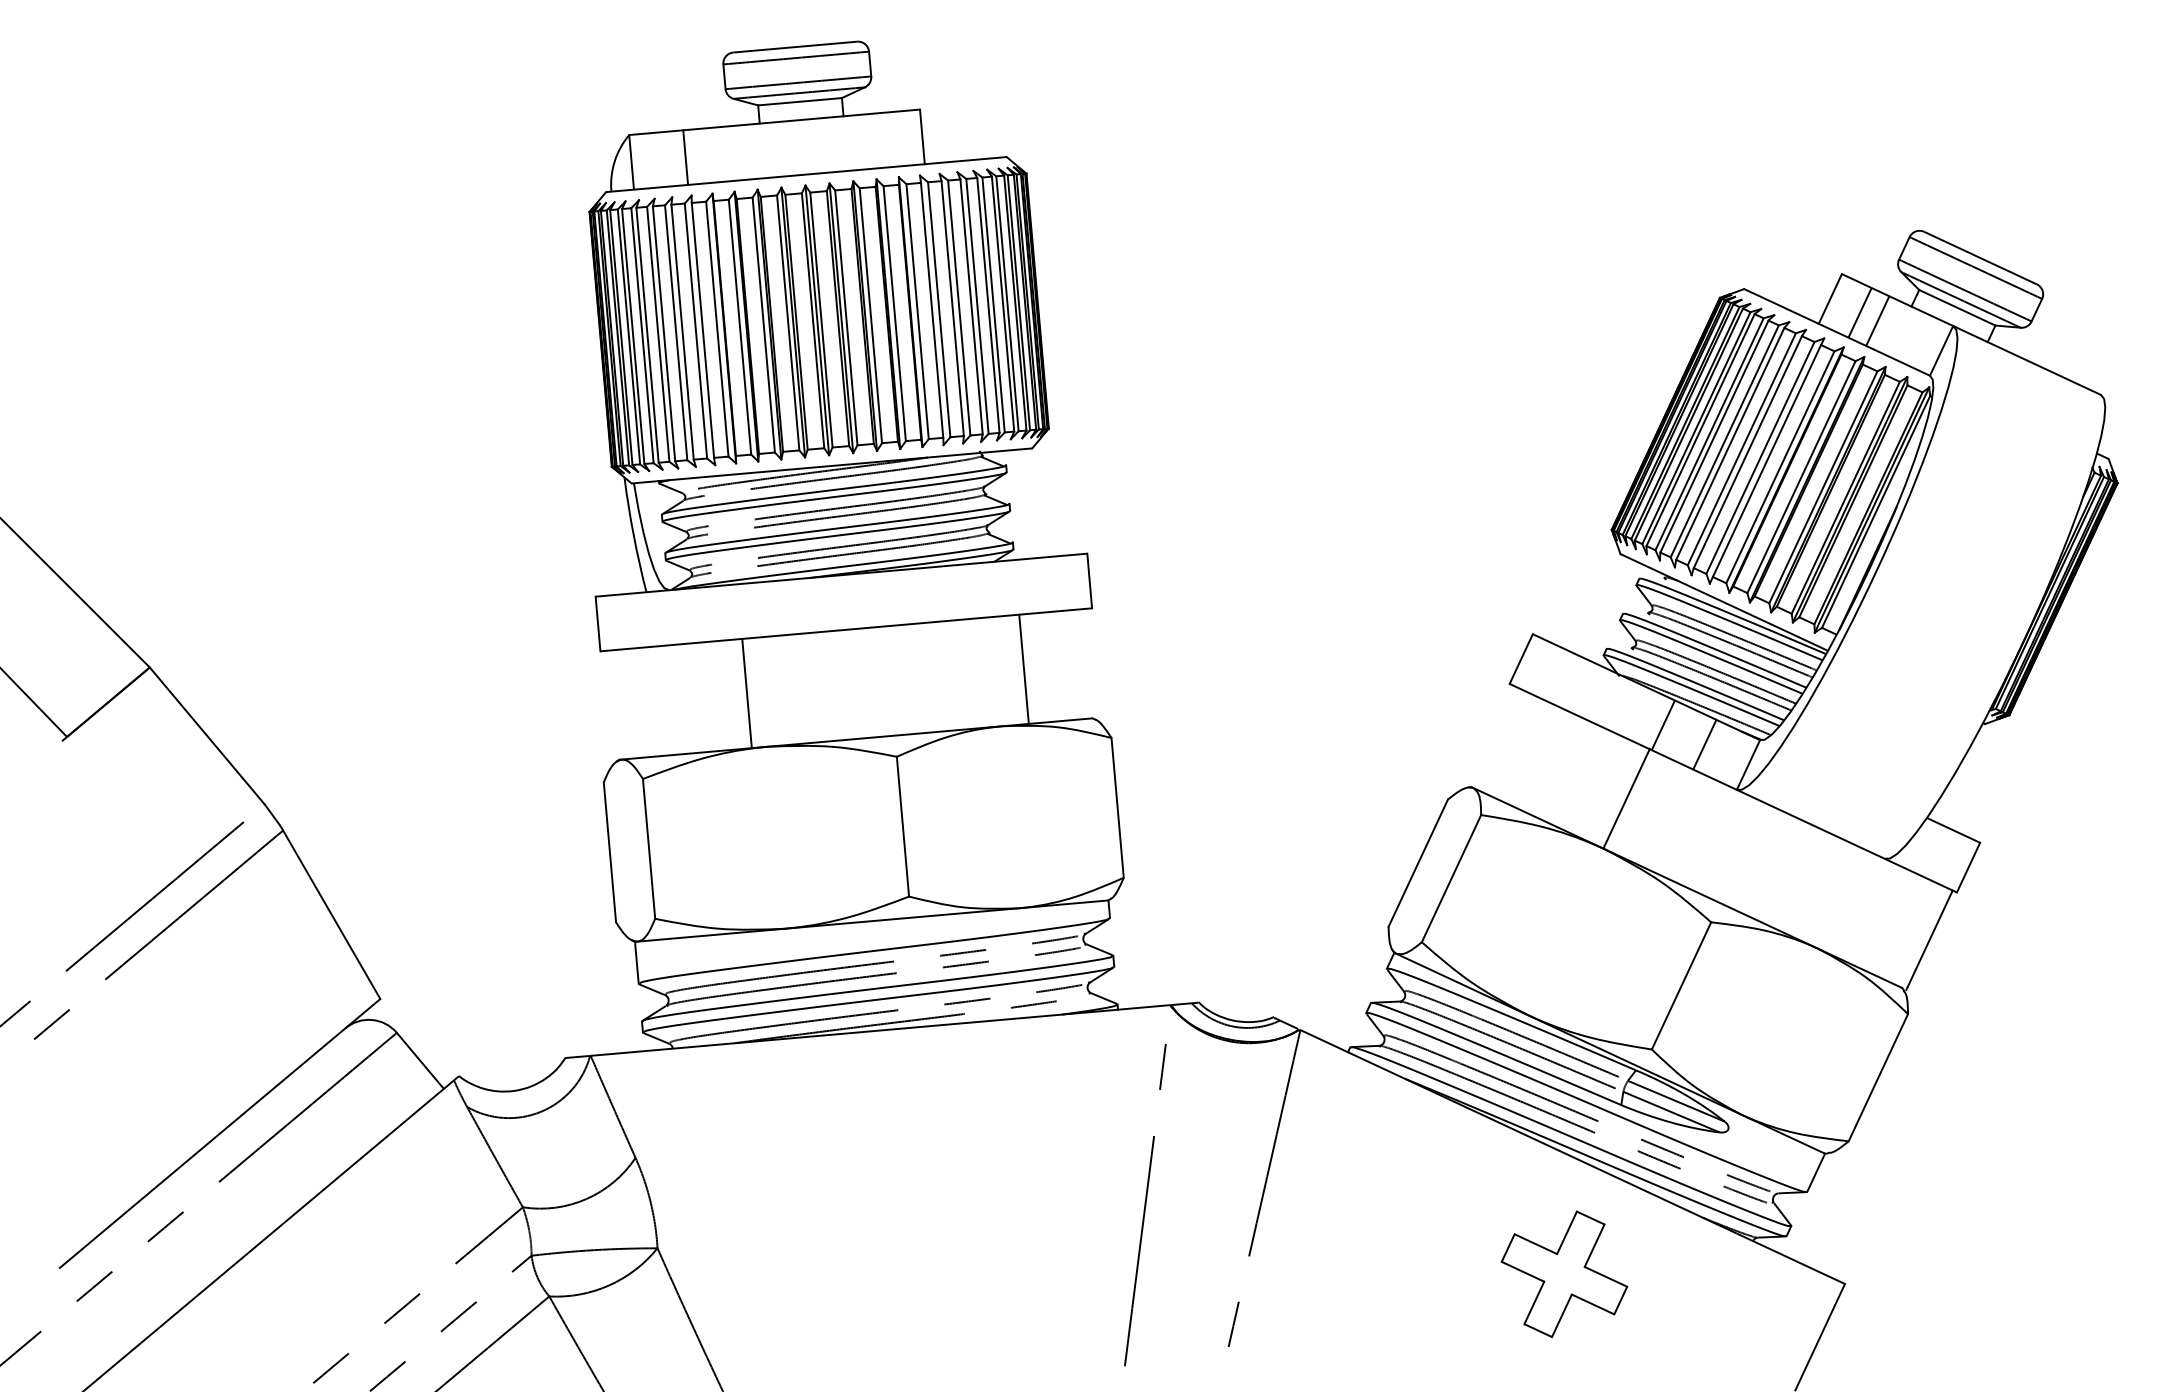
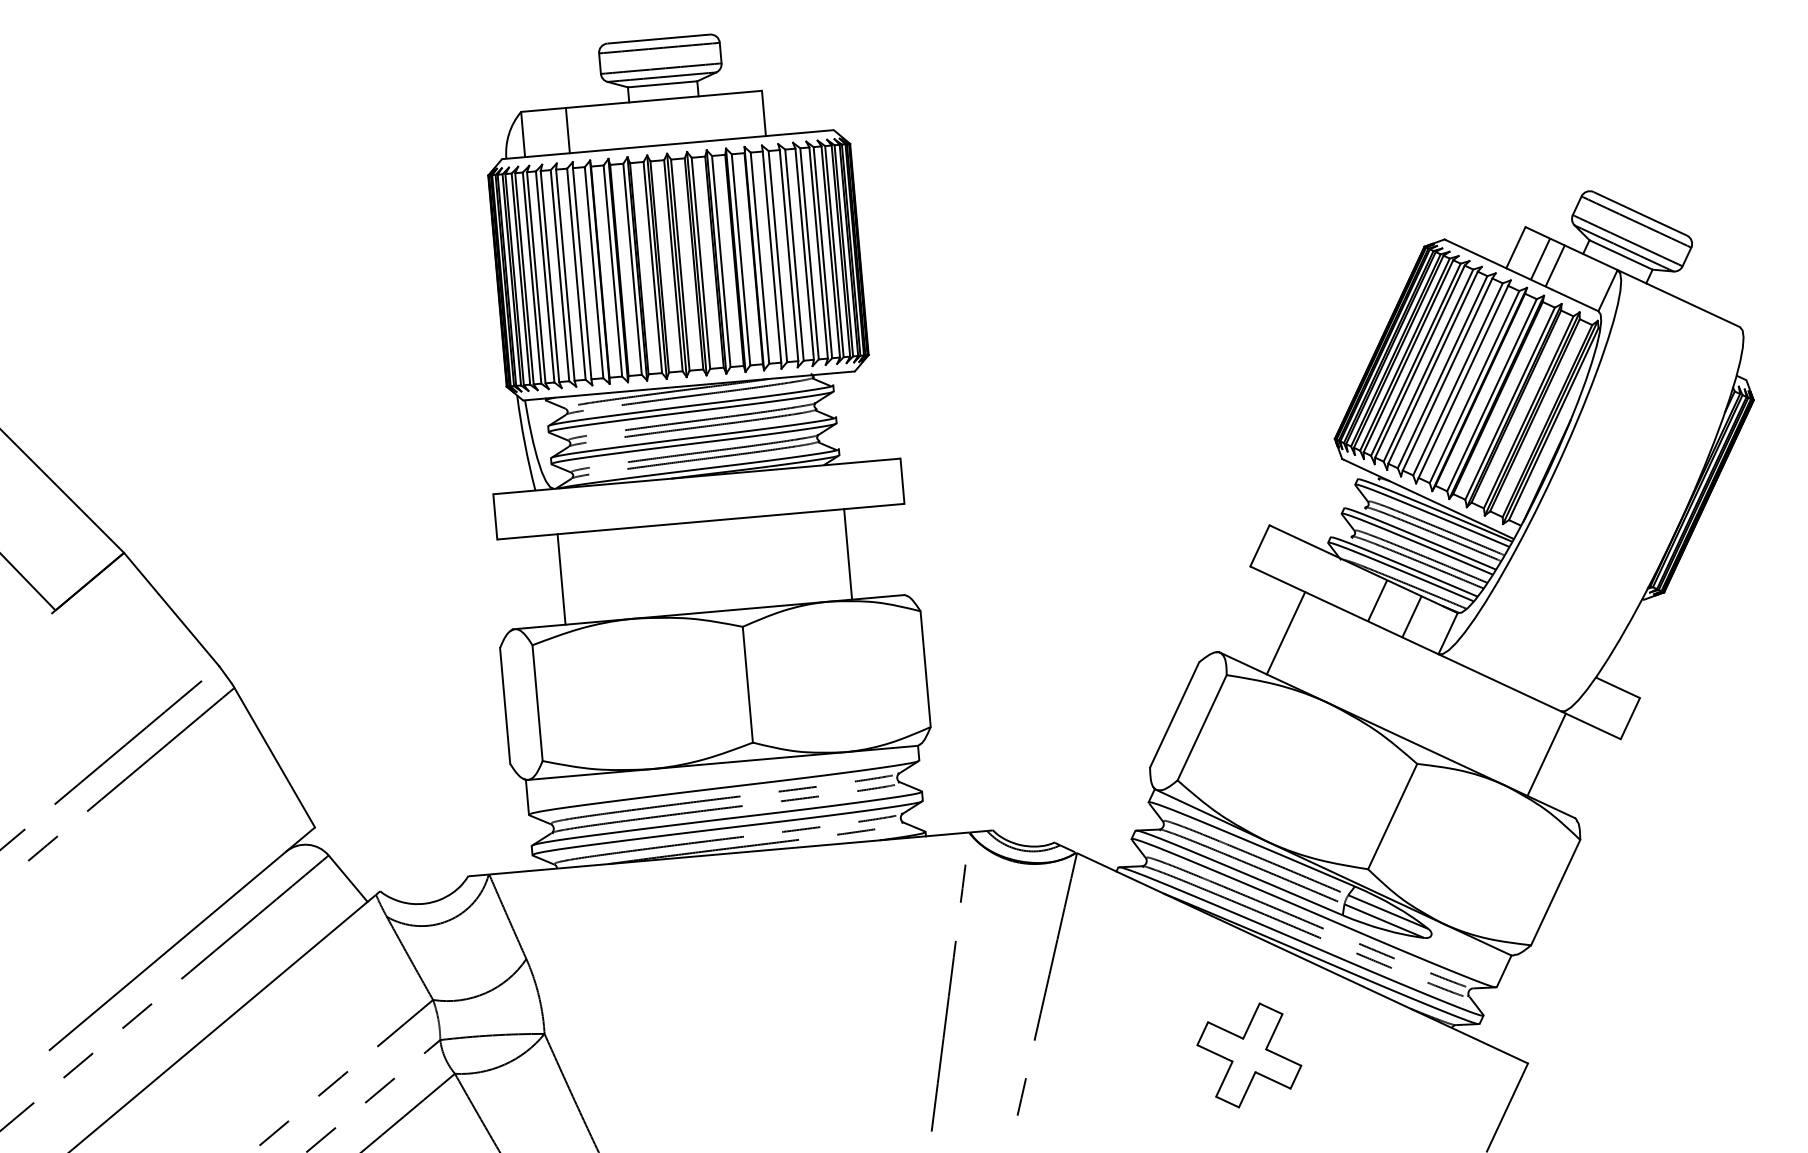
line: (746, 693) -> (561, 579), moved
line: (1626, 798) -> (1285, 633), moved
line: (1929, 940) -> (1546, 754), moved
part: (1564, 1274) -> (1249, 1055), moved

